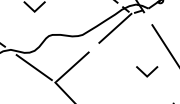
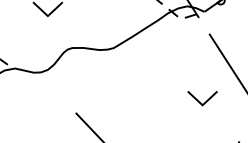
line: (115, 28) -> (158, 38), removed
line: (72, 66) -> (100, 91), removed
line: (34, 67) -> (47, 92), removed

